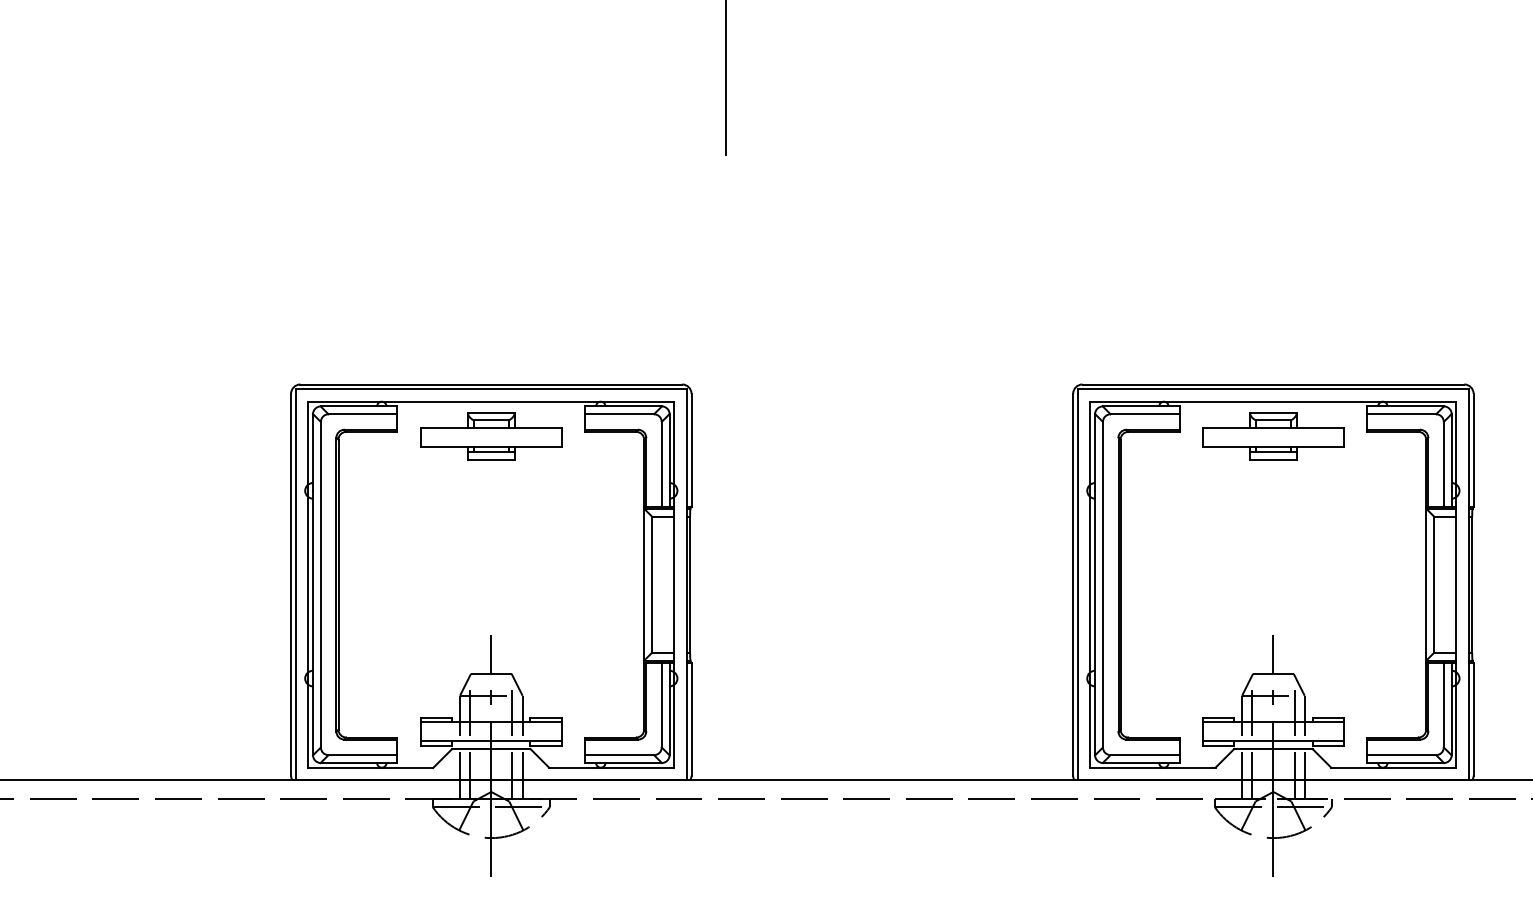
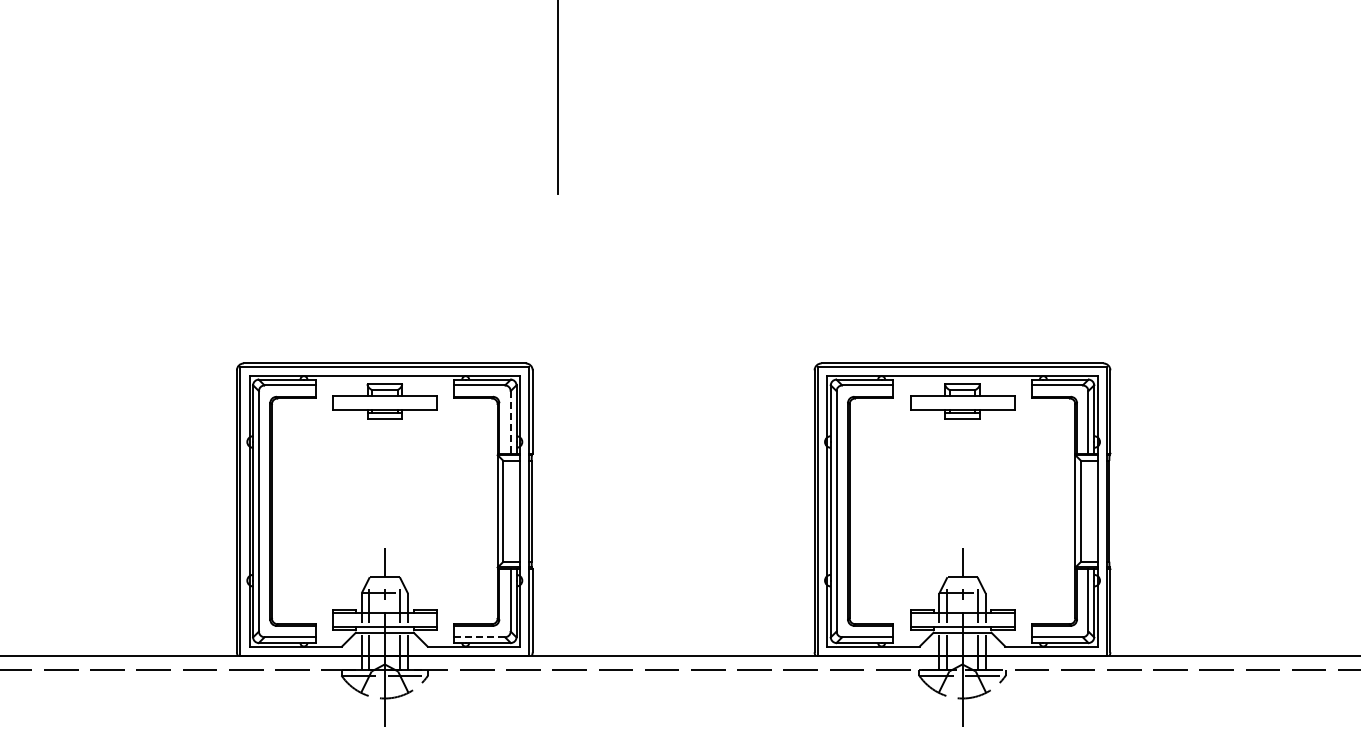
line: (661, 464) -> (510, 422), solid -> dashed
line: (619, 755) -> (479, 637), solid -> dashed

